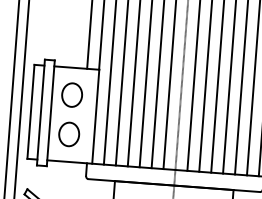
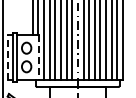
line: (30, 111) -> (7, 57), solid -> dashed
line: (95, 118) -> (38, 58), solid -> dashed

